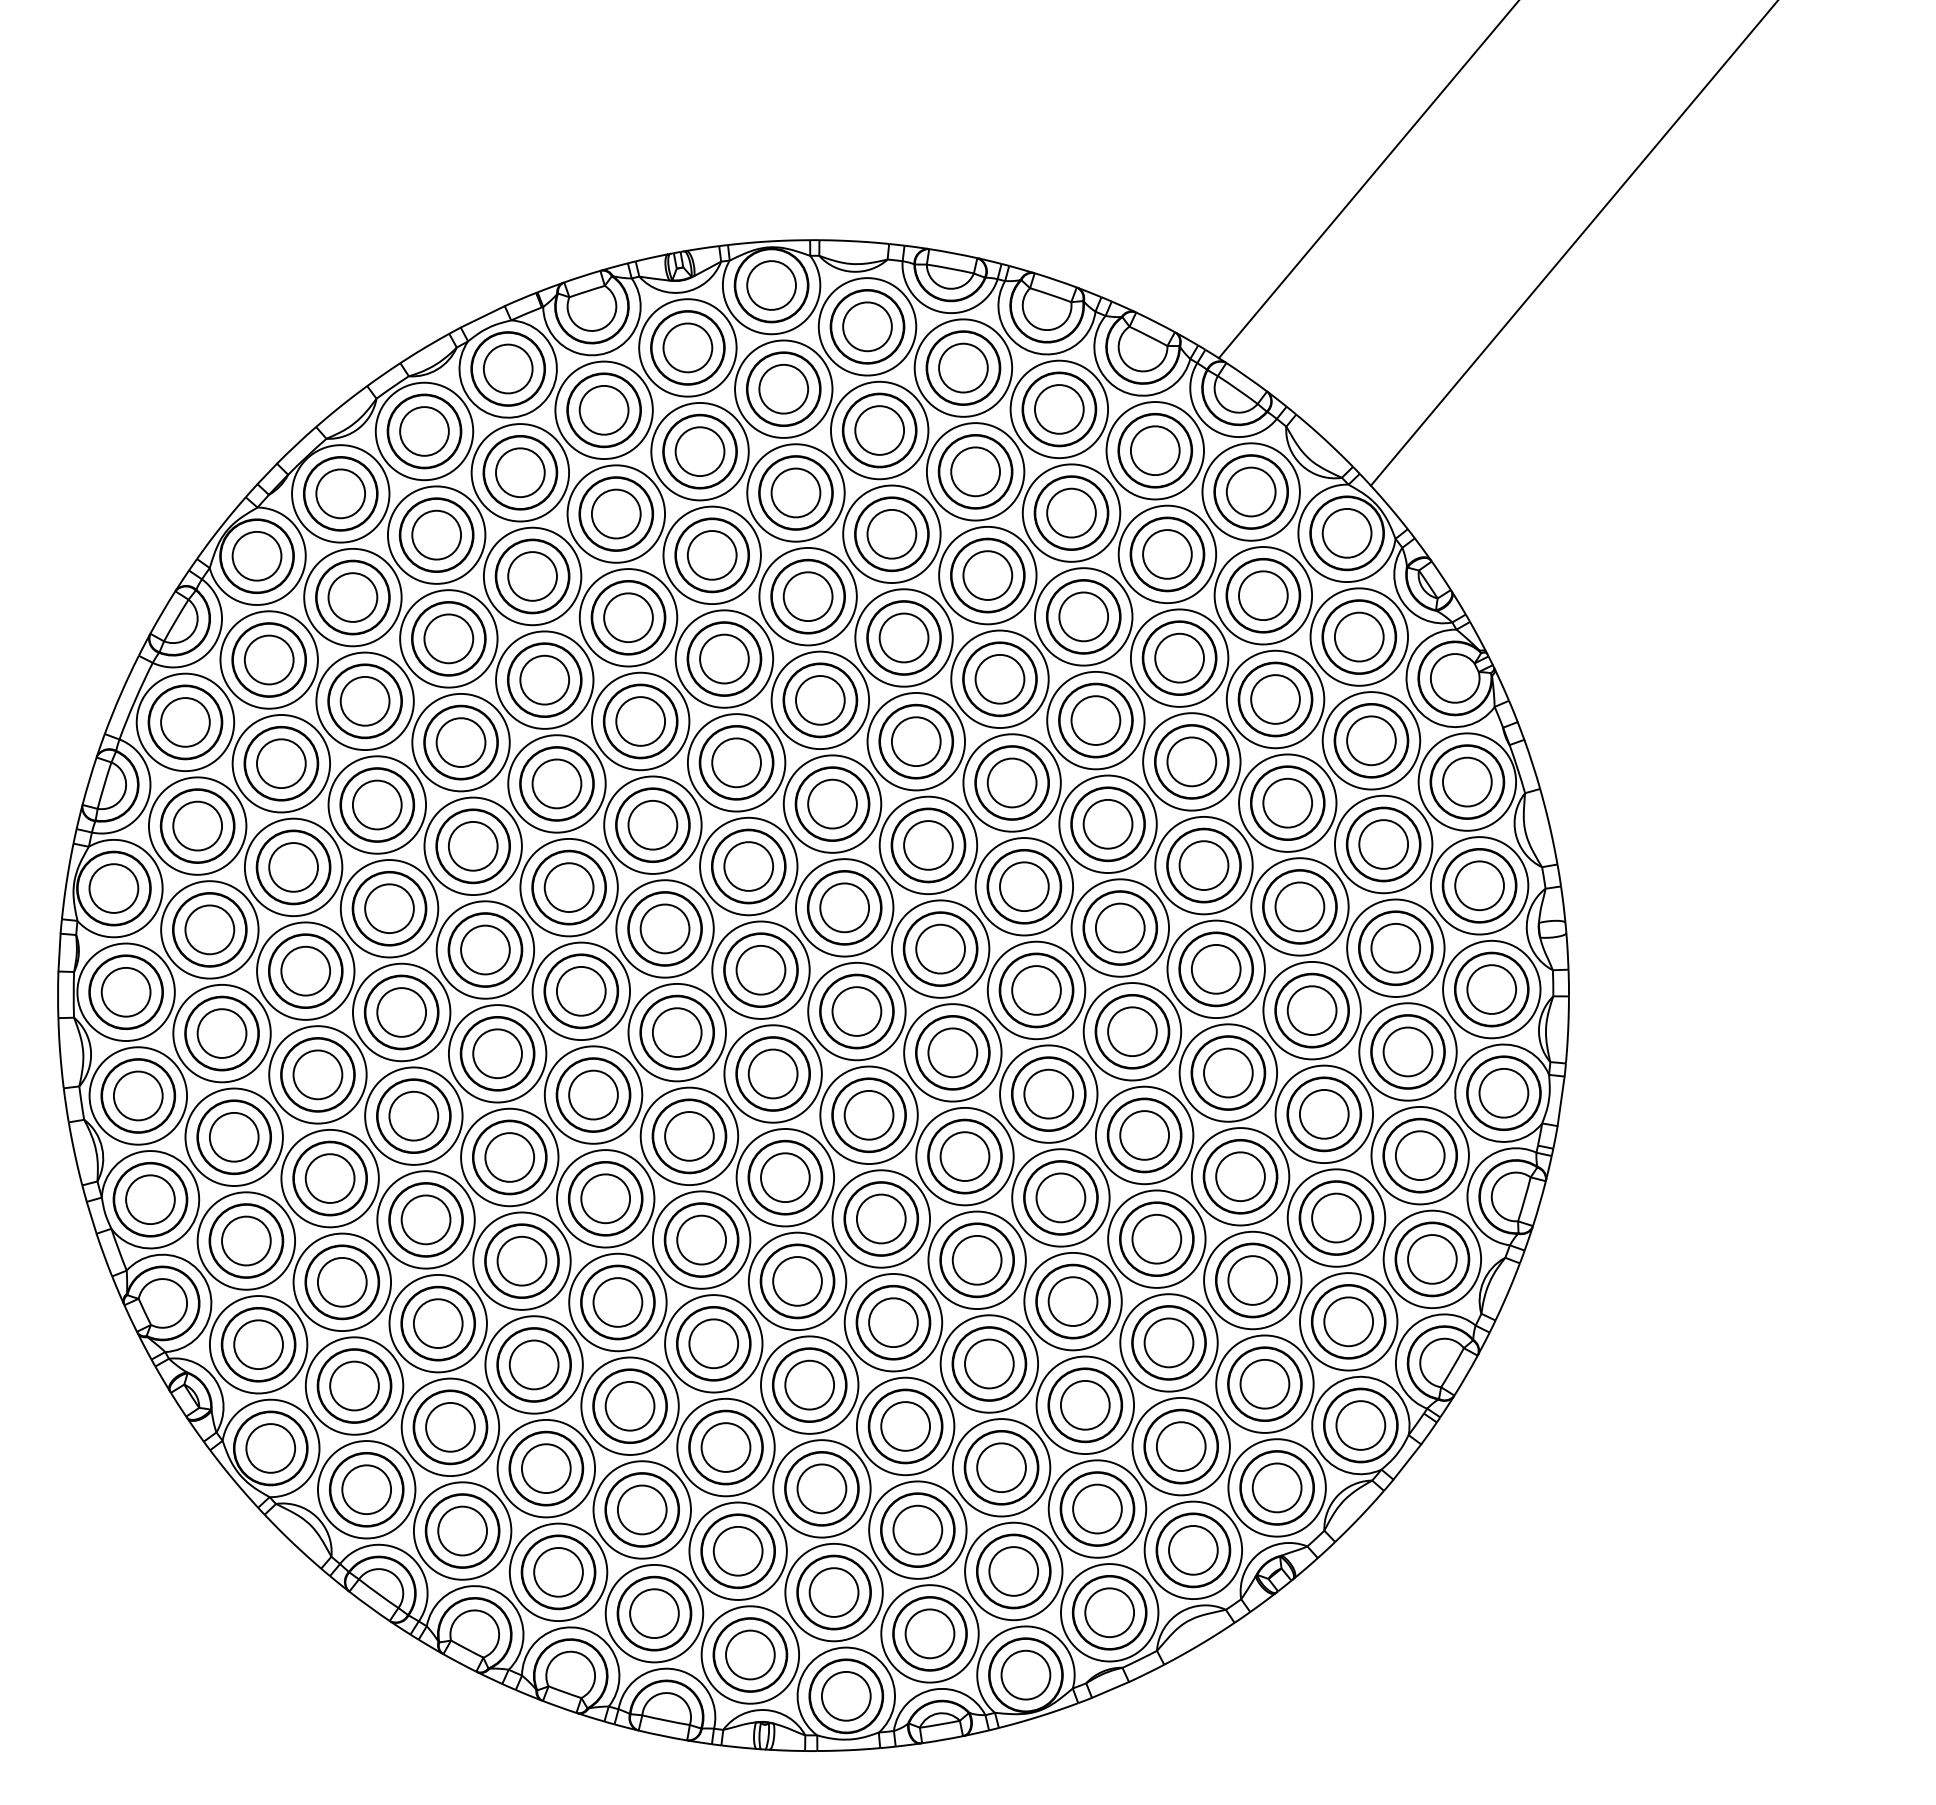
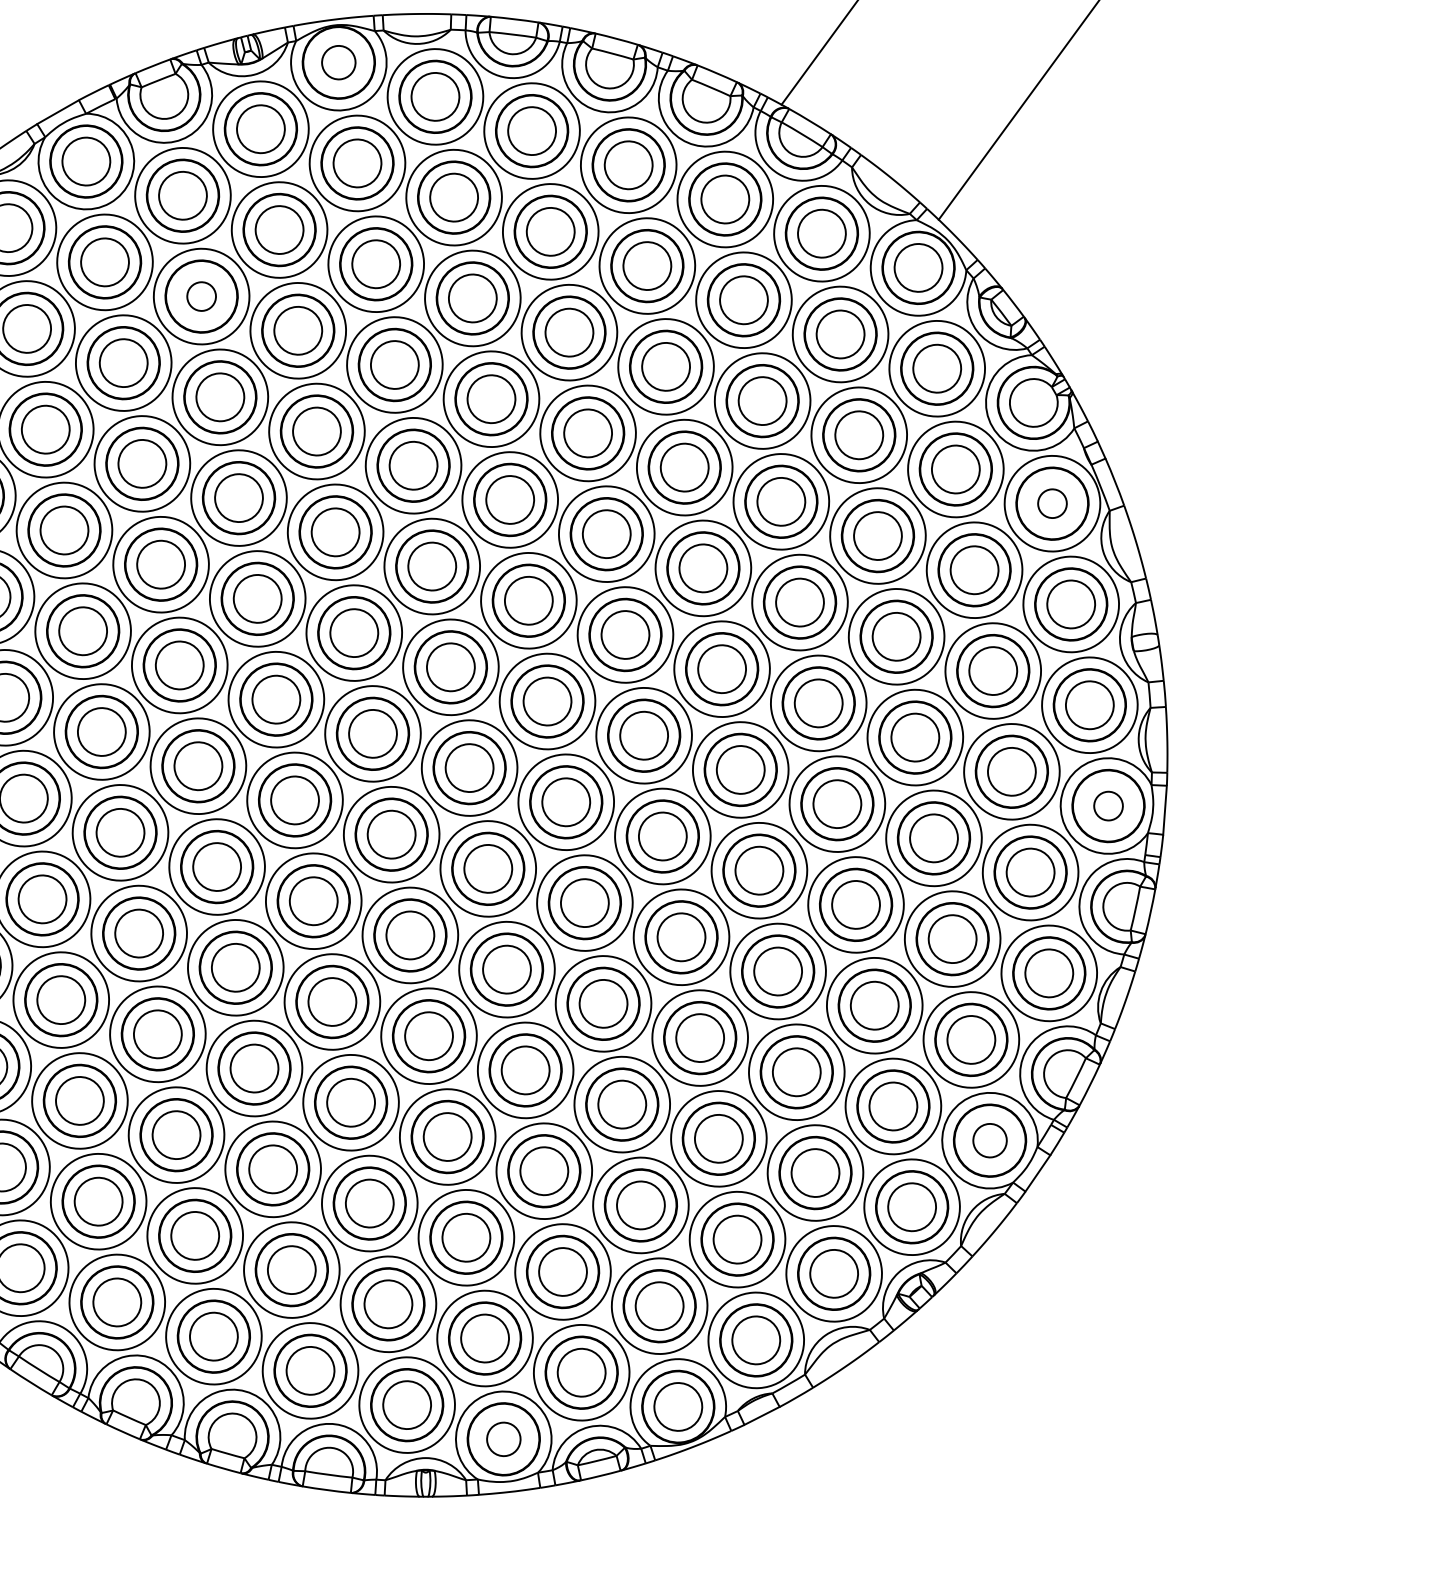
circle: (771, 285) -> (338, 62), size x0.7
circle: (615, 513) -> (200, 296), size x0.6
circle: (1467, 781) -> (1052, 503), size x0.6
circle: (1503, 1093) -> (1108, 806), size x0.6
circle: (1360, 1425) -> (989, 1140), size x0.7
circle: (846, 1696) -> (503, 1439), size x0.7

